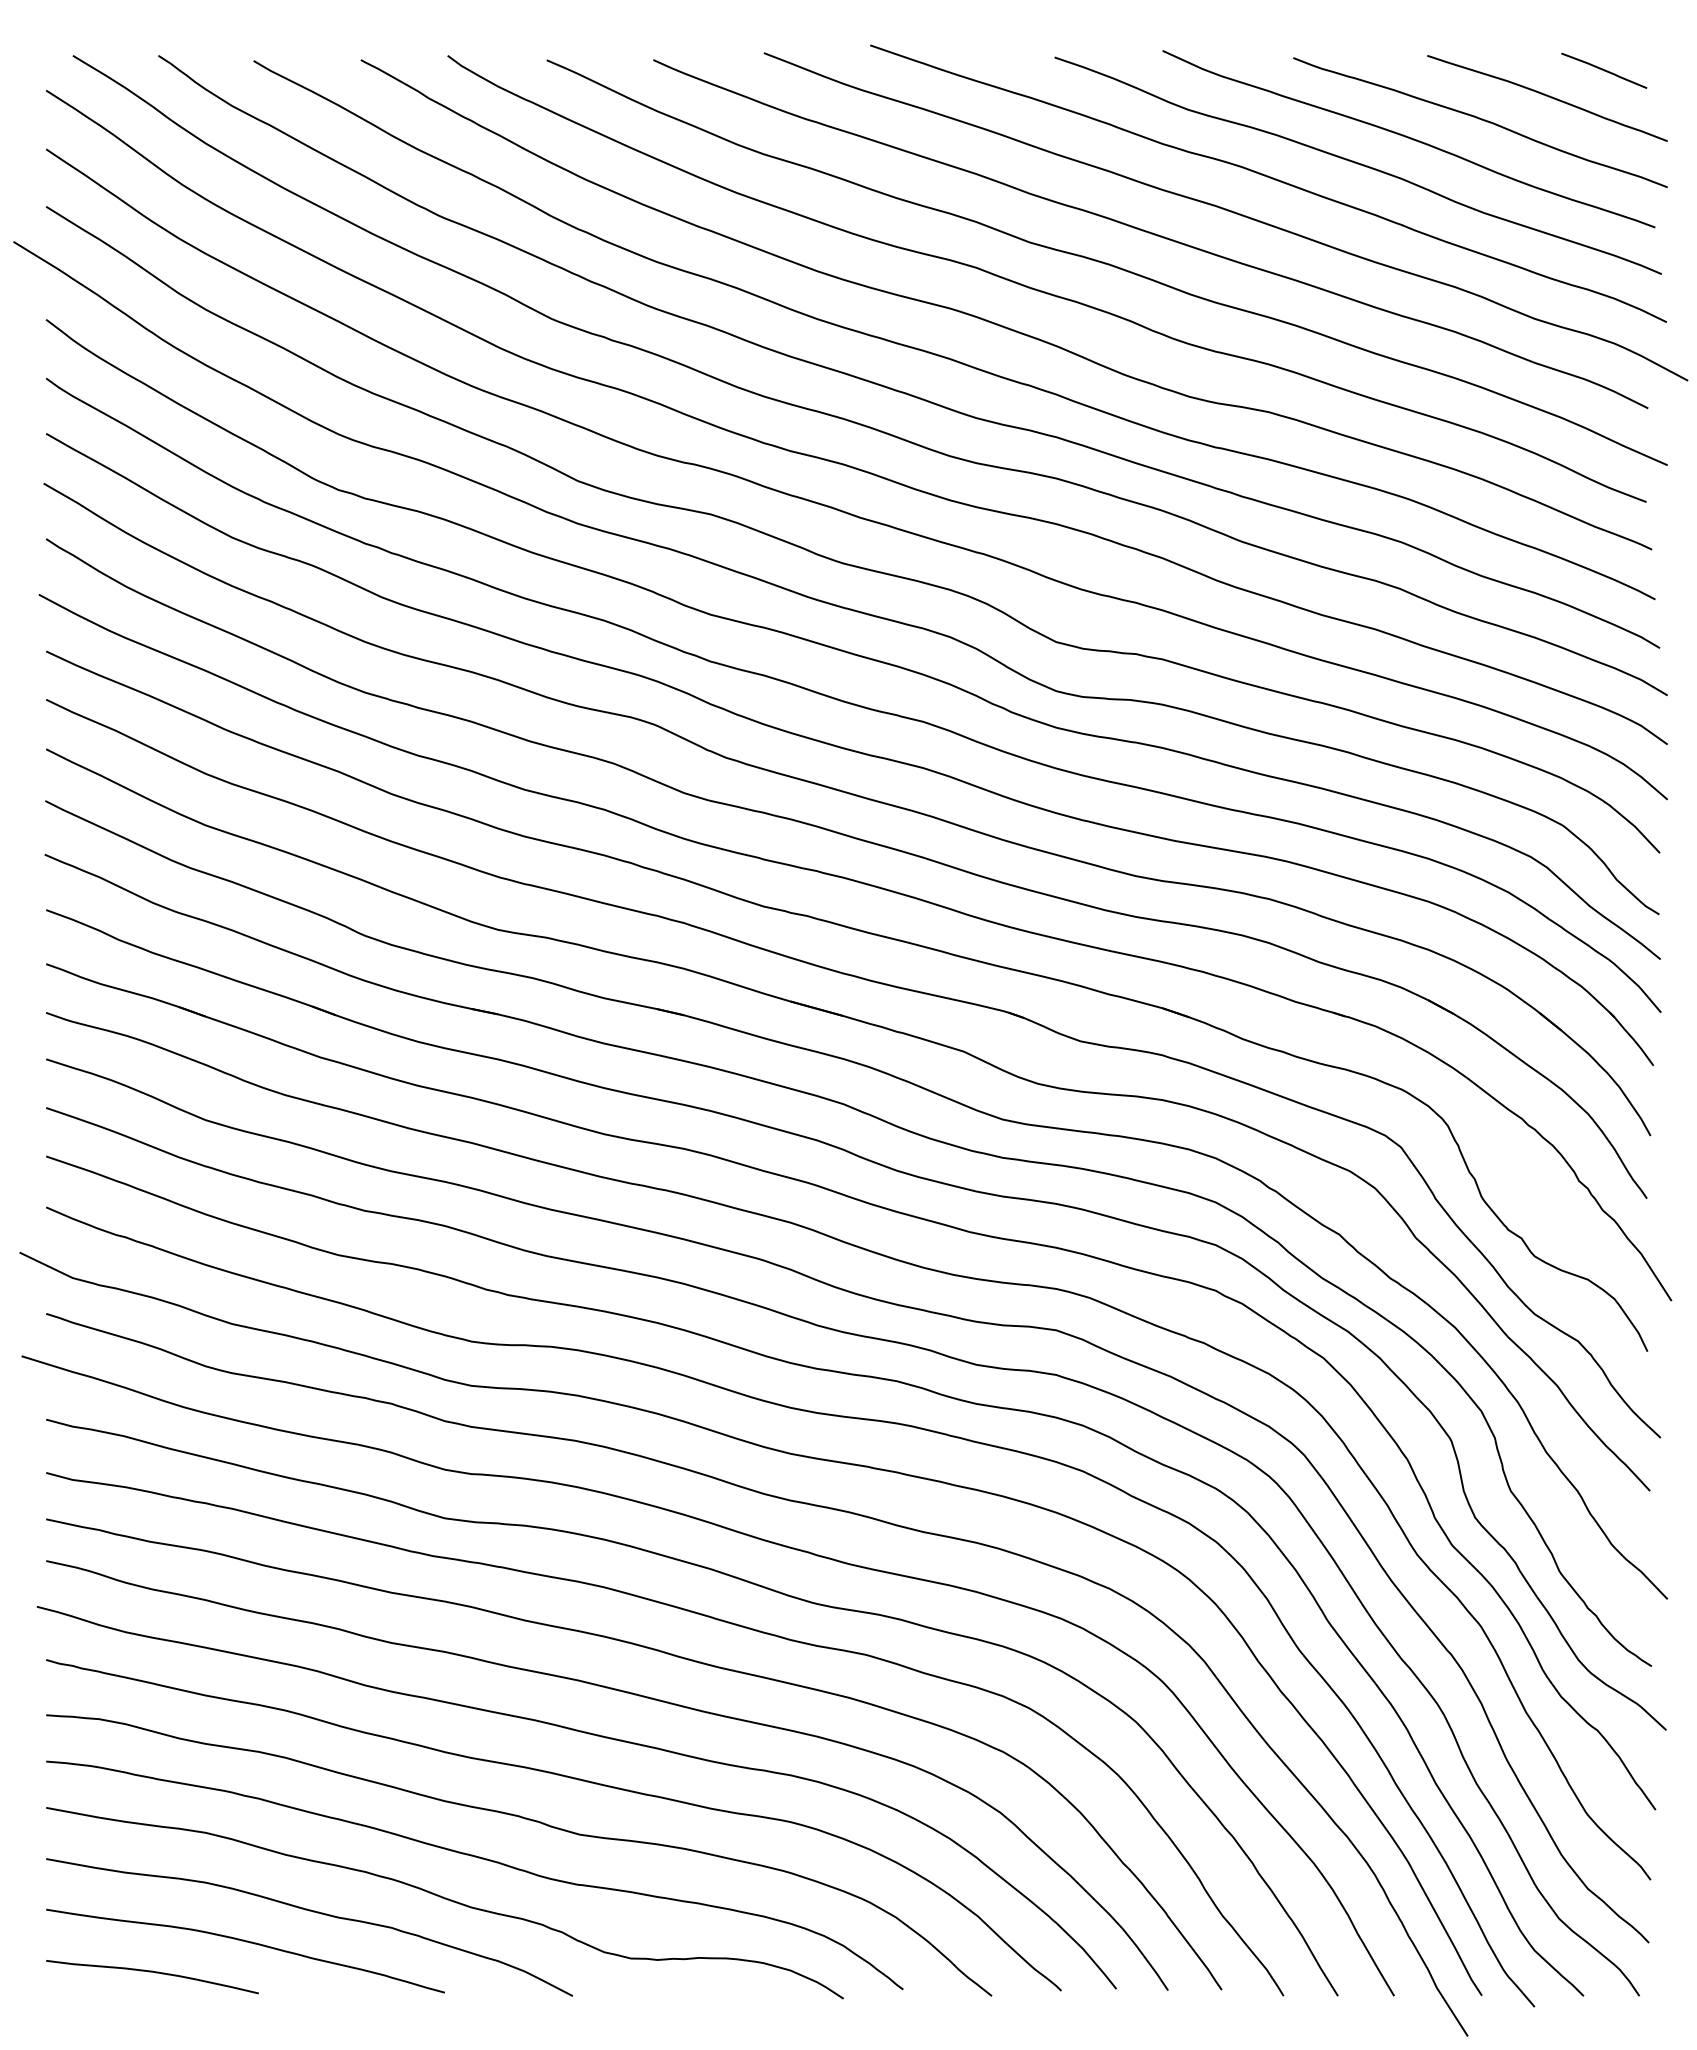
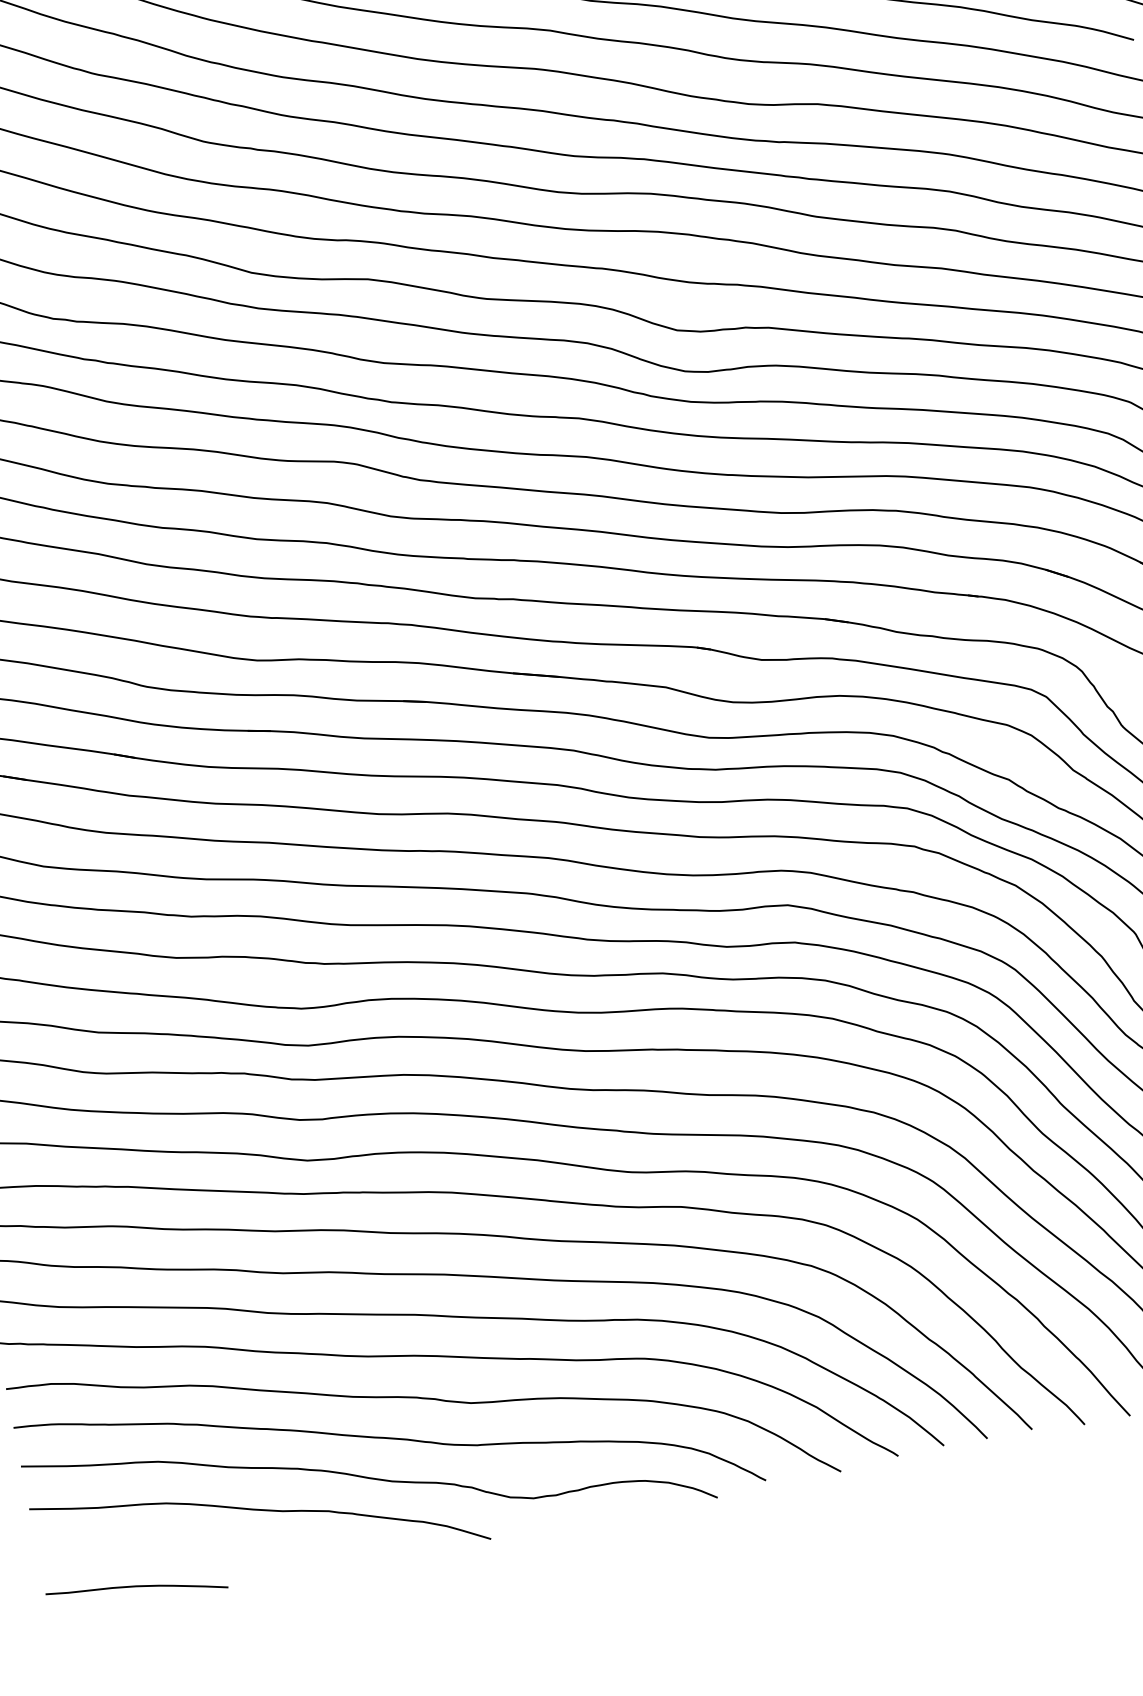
curve: (246, 1942) -> (209, 1546), removed

